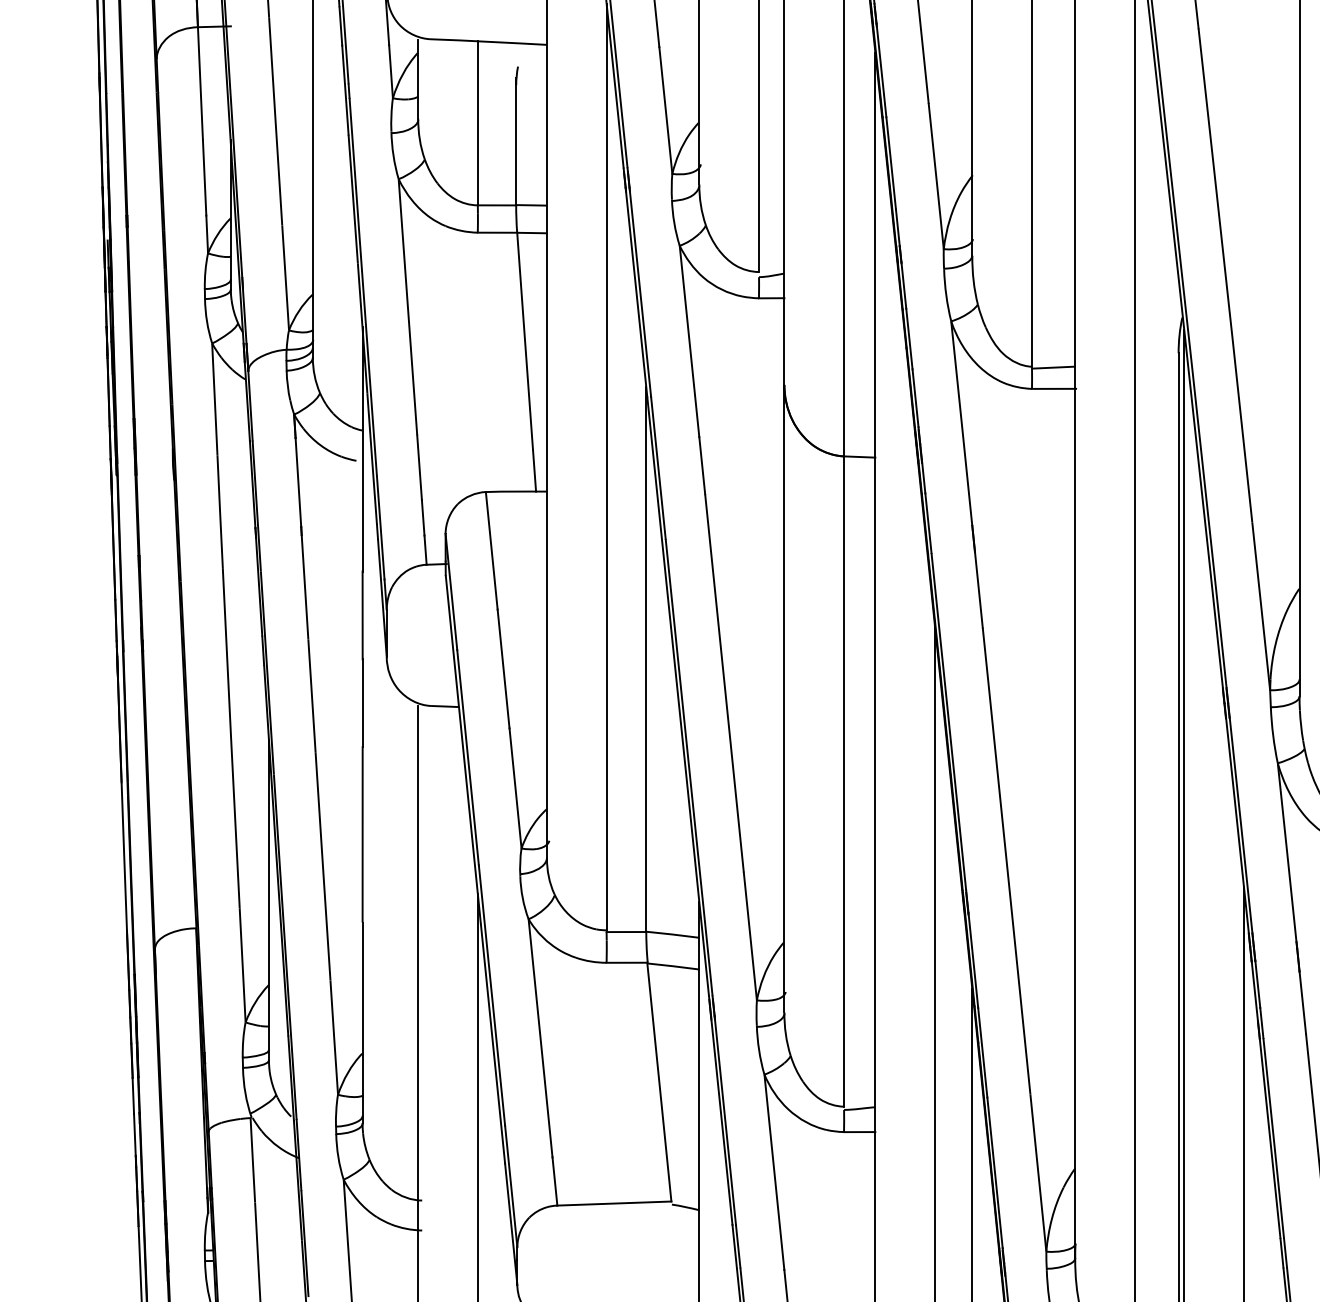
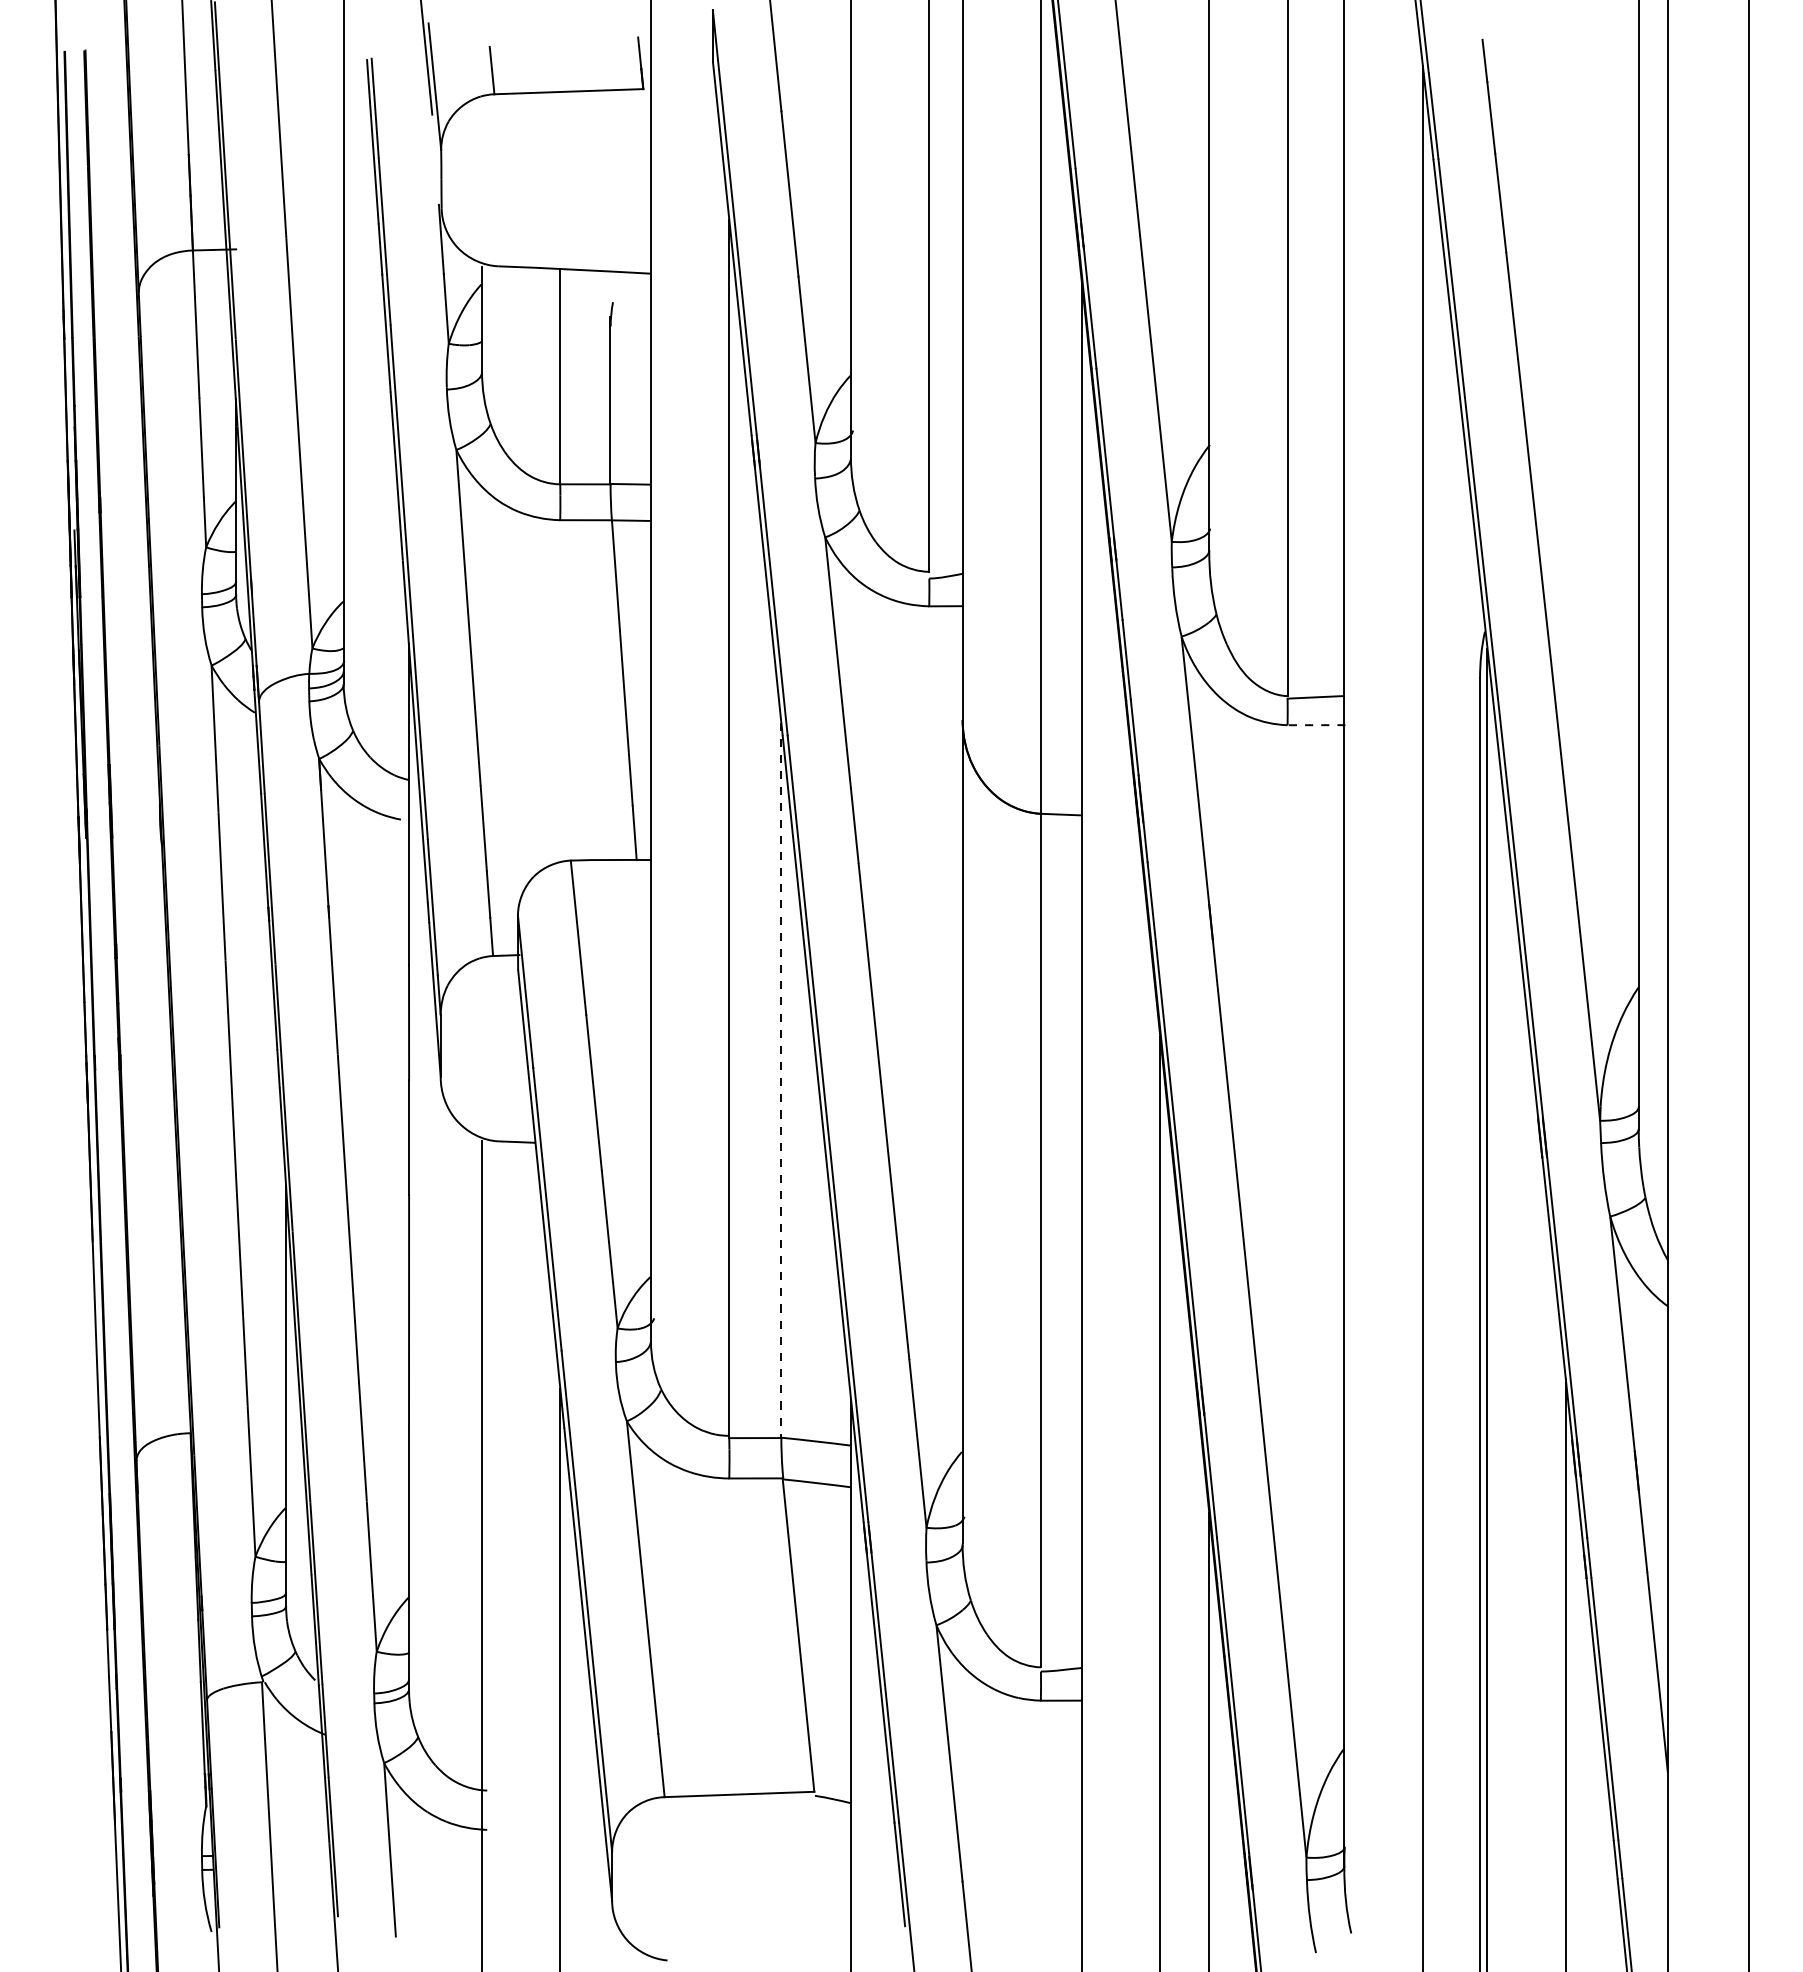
line: (1054, 389) -> (1316, 725), solid -> dashed
line: (646, 659) -> (781, 1080), solid -> dashed

